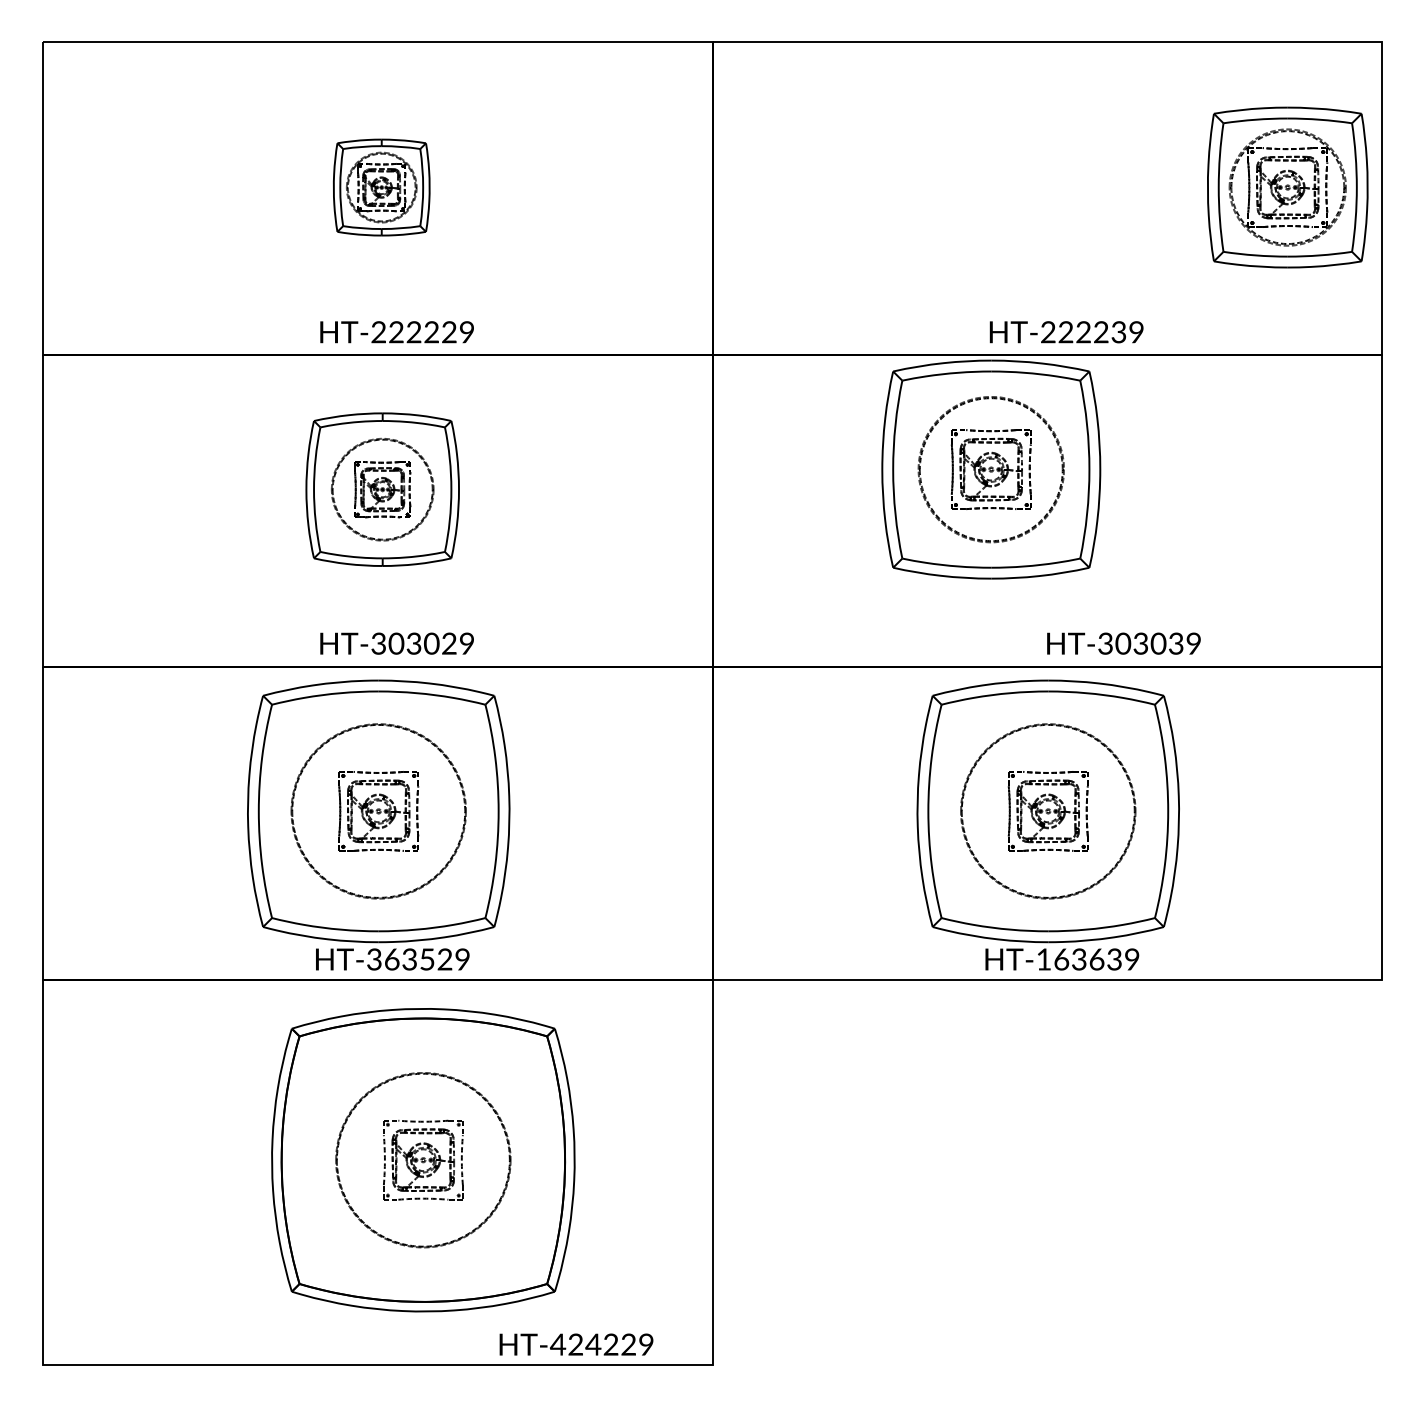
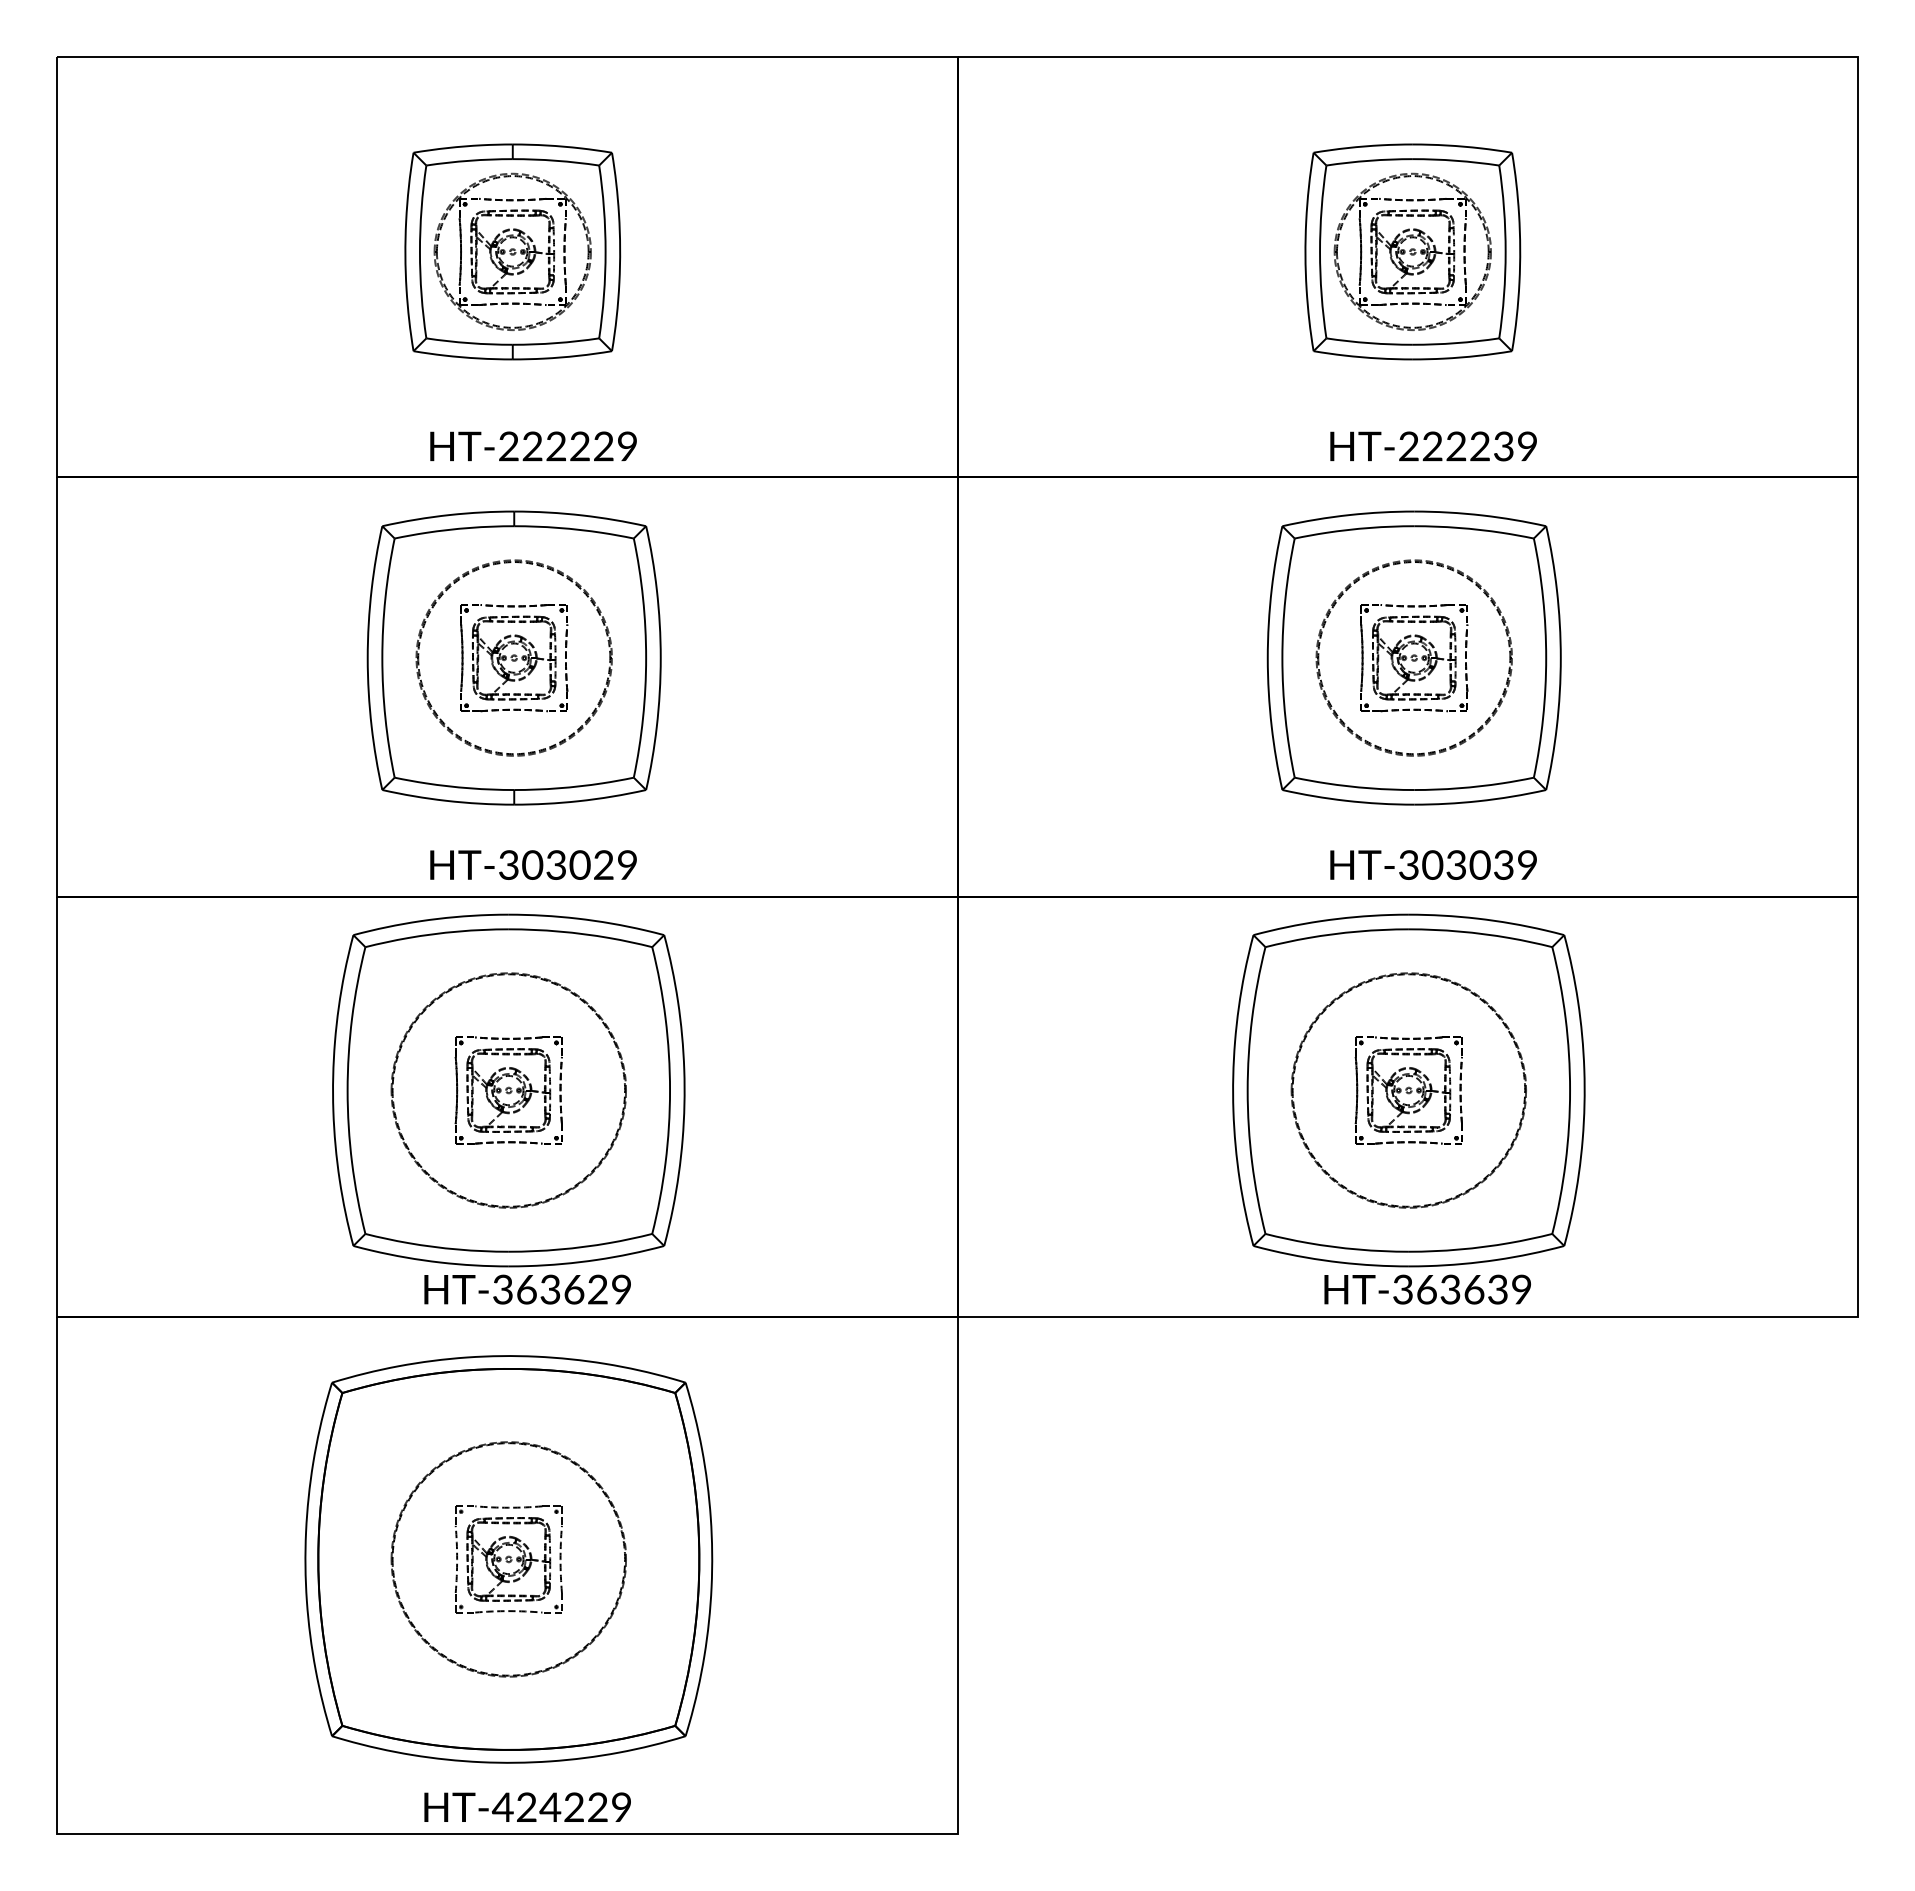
part: (381, 187) -> (512, 251), size x1.67
part: (1287, 187) -> (1412, 251), moved
part: (990, 469) -> (1413, 657), moved
part: (382, 489) -> (513, 657), size x1.43
text: (1123, 643) -> (1433, 864), moved
text: (427, 959) -> (574, 1289), HT-363529 -> HT-363629
text: (1043, 959) -> (1402, 1289), HT-163639 -> HT-363639
part: (423, 1160) -> (508, 1559), moved
text: (576, 1343) -> (527, 1806), moved

